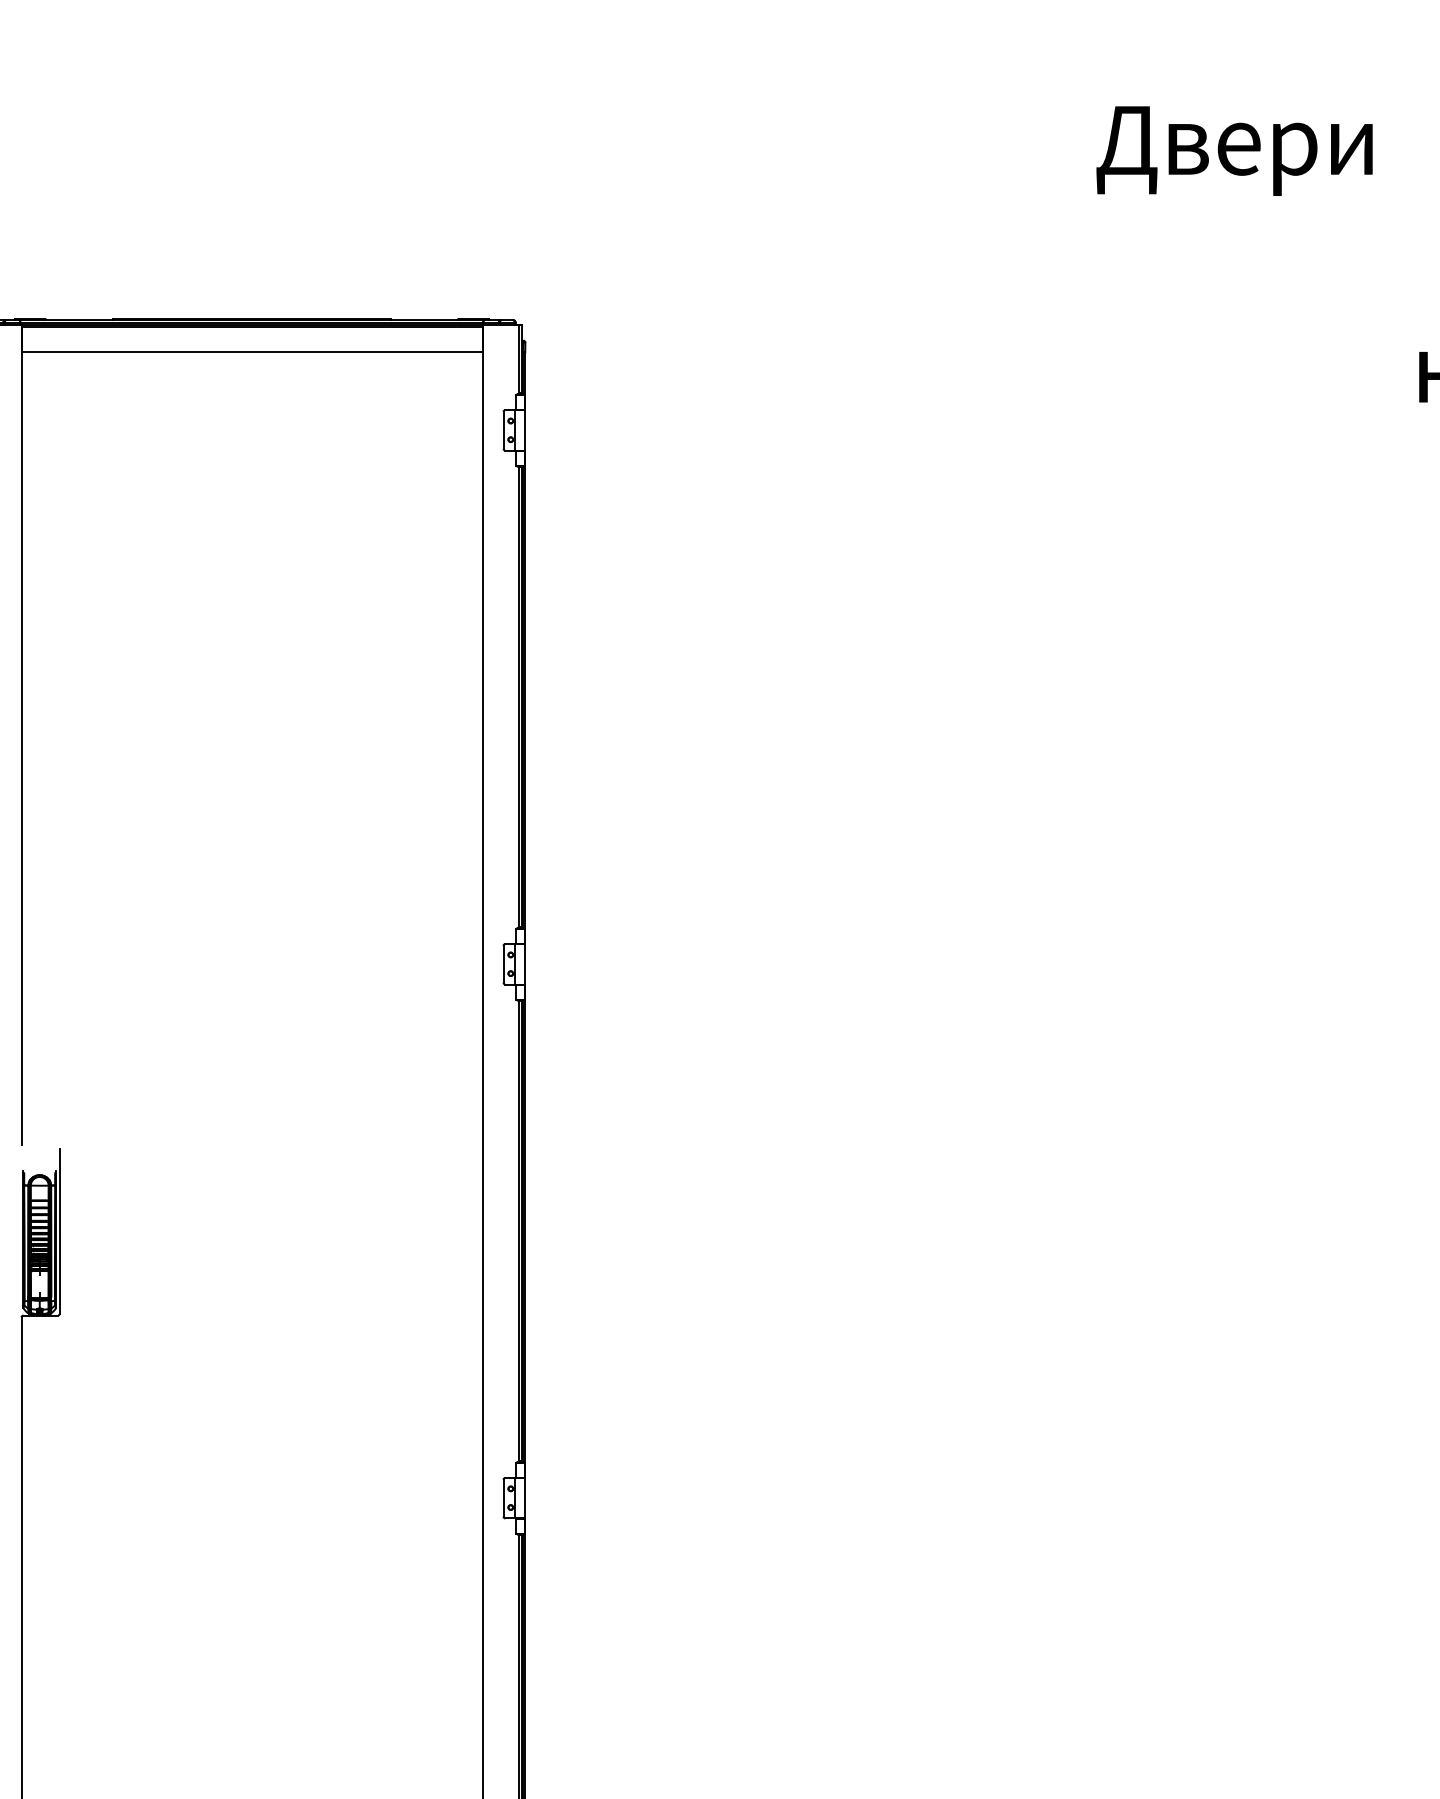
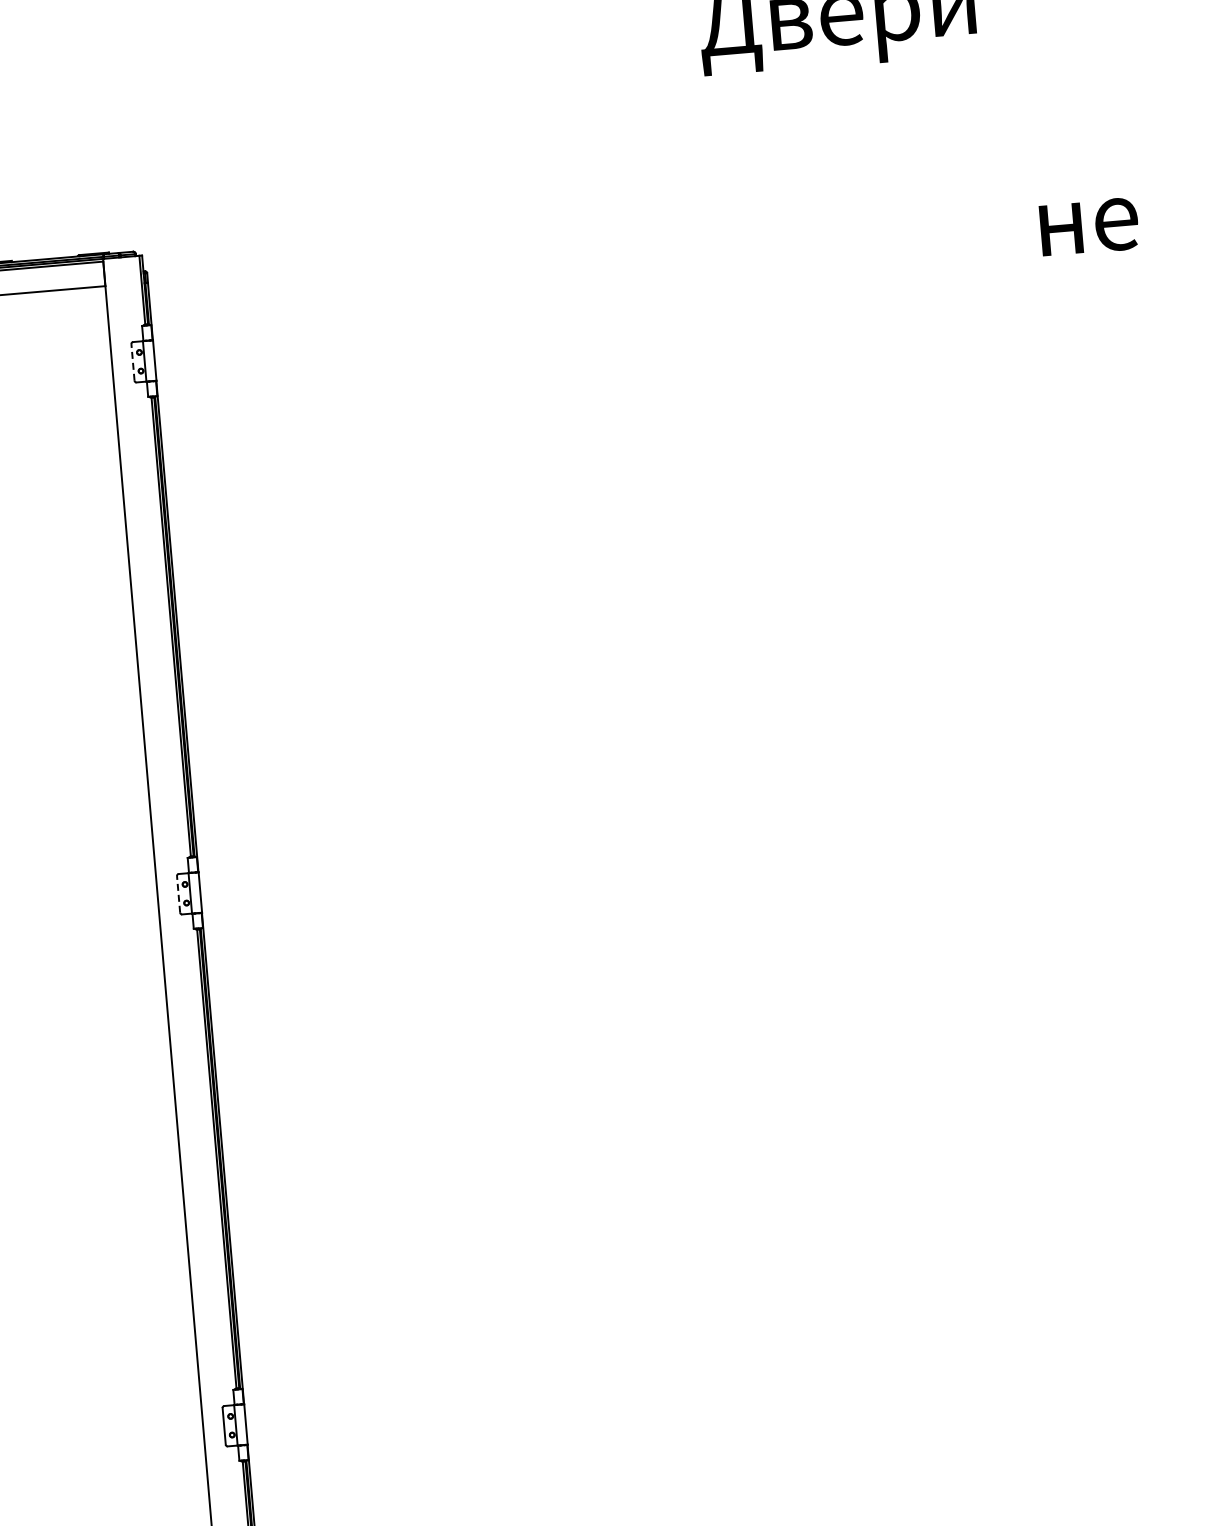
line: (503, 429) -> (132, 361), solid -> dashed
line: (503, 963) -> (178, 893), solid -> dashed

